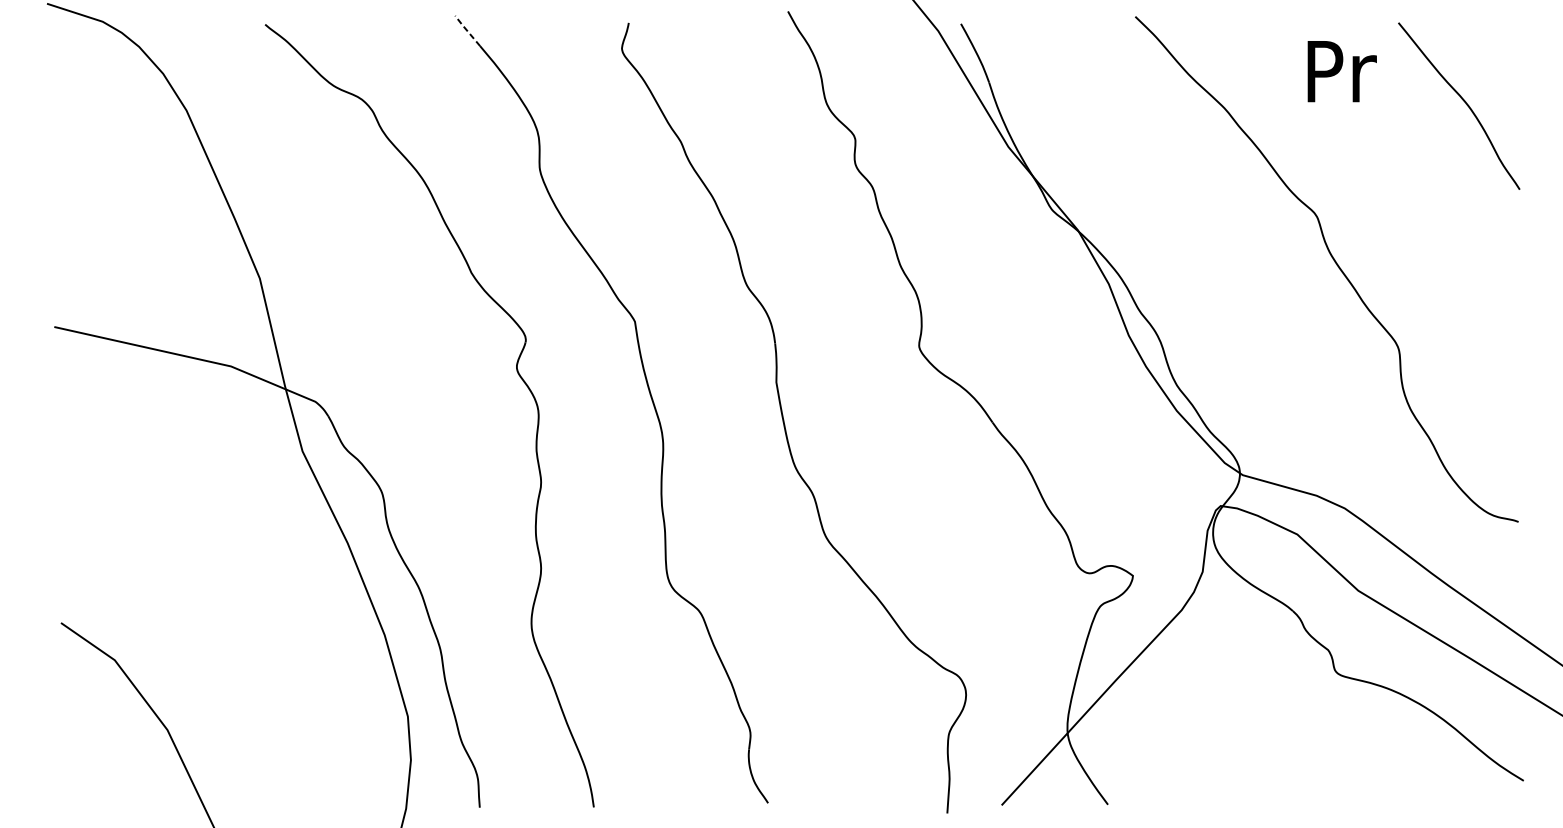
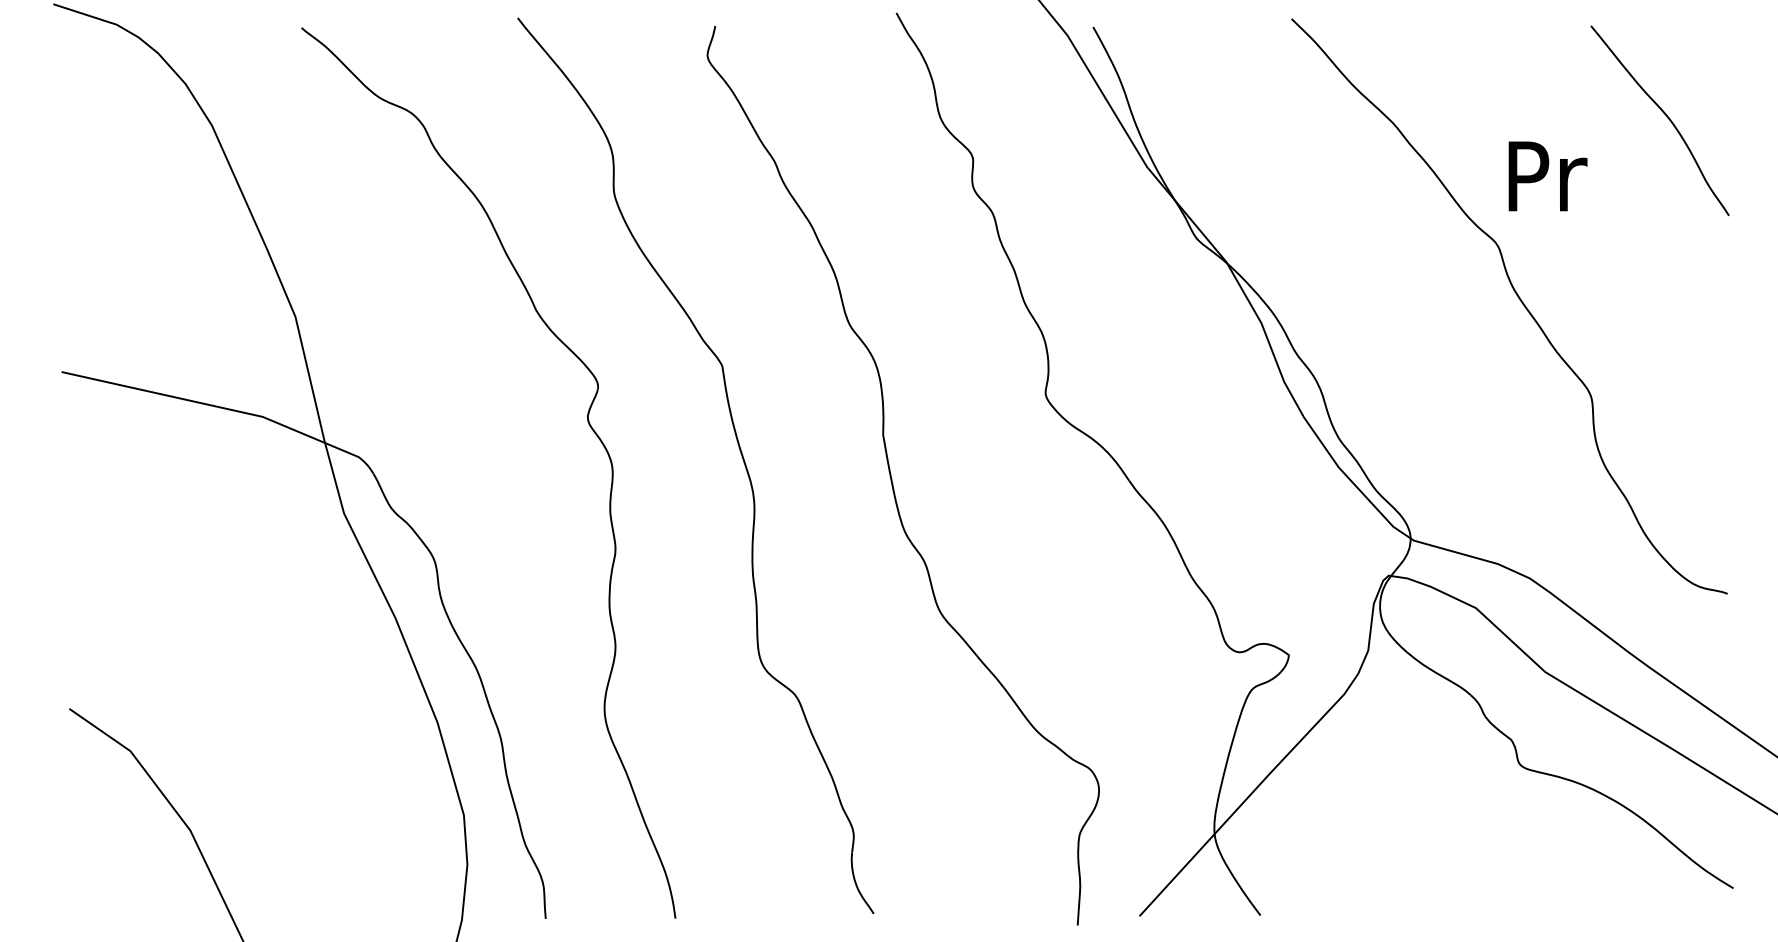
line: (467, 30) -> (531, 34), dashed -> solid
text: (1341, 71) -> (1547, 176), moved

